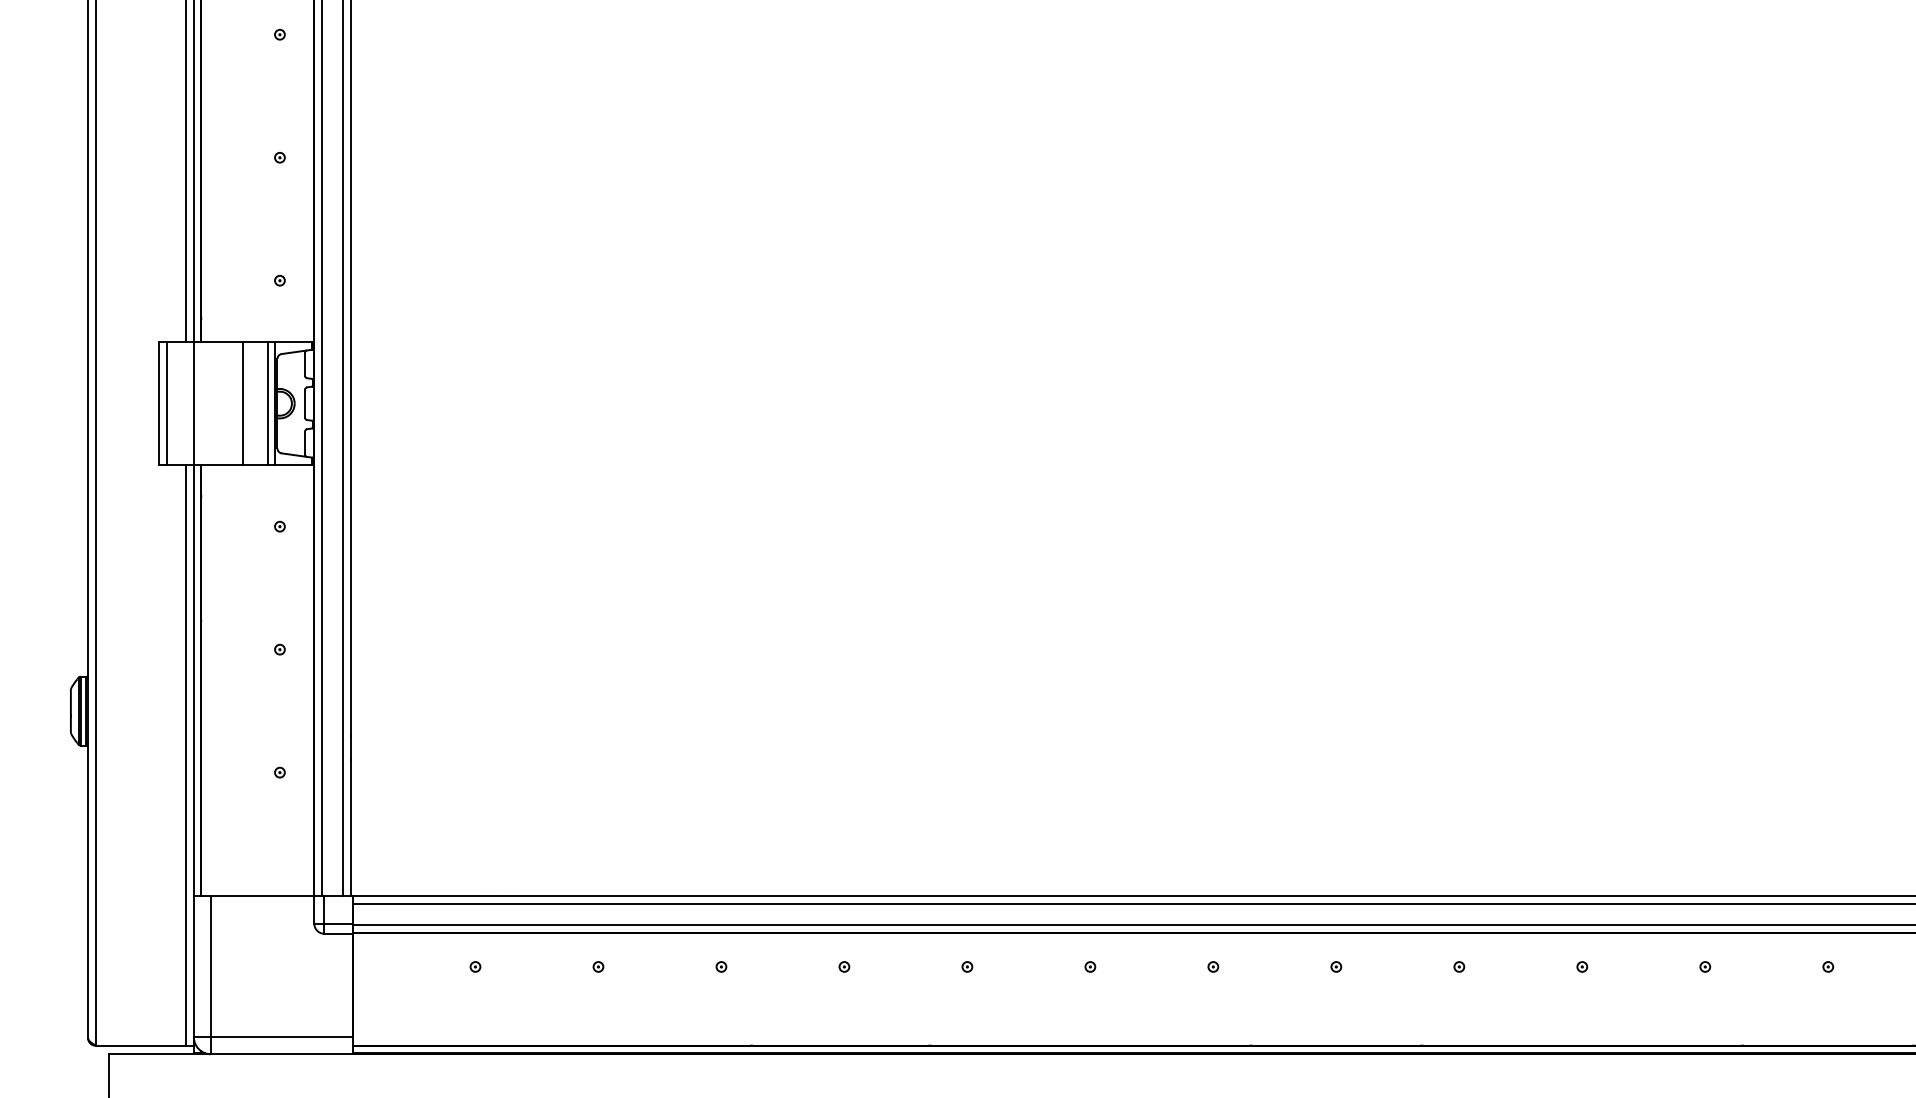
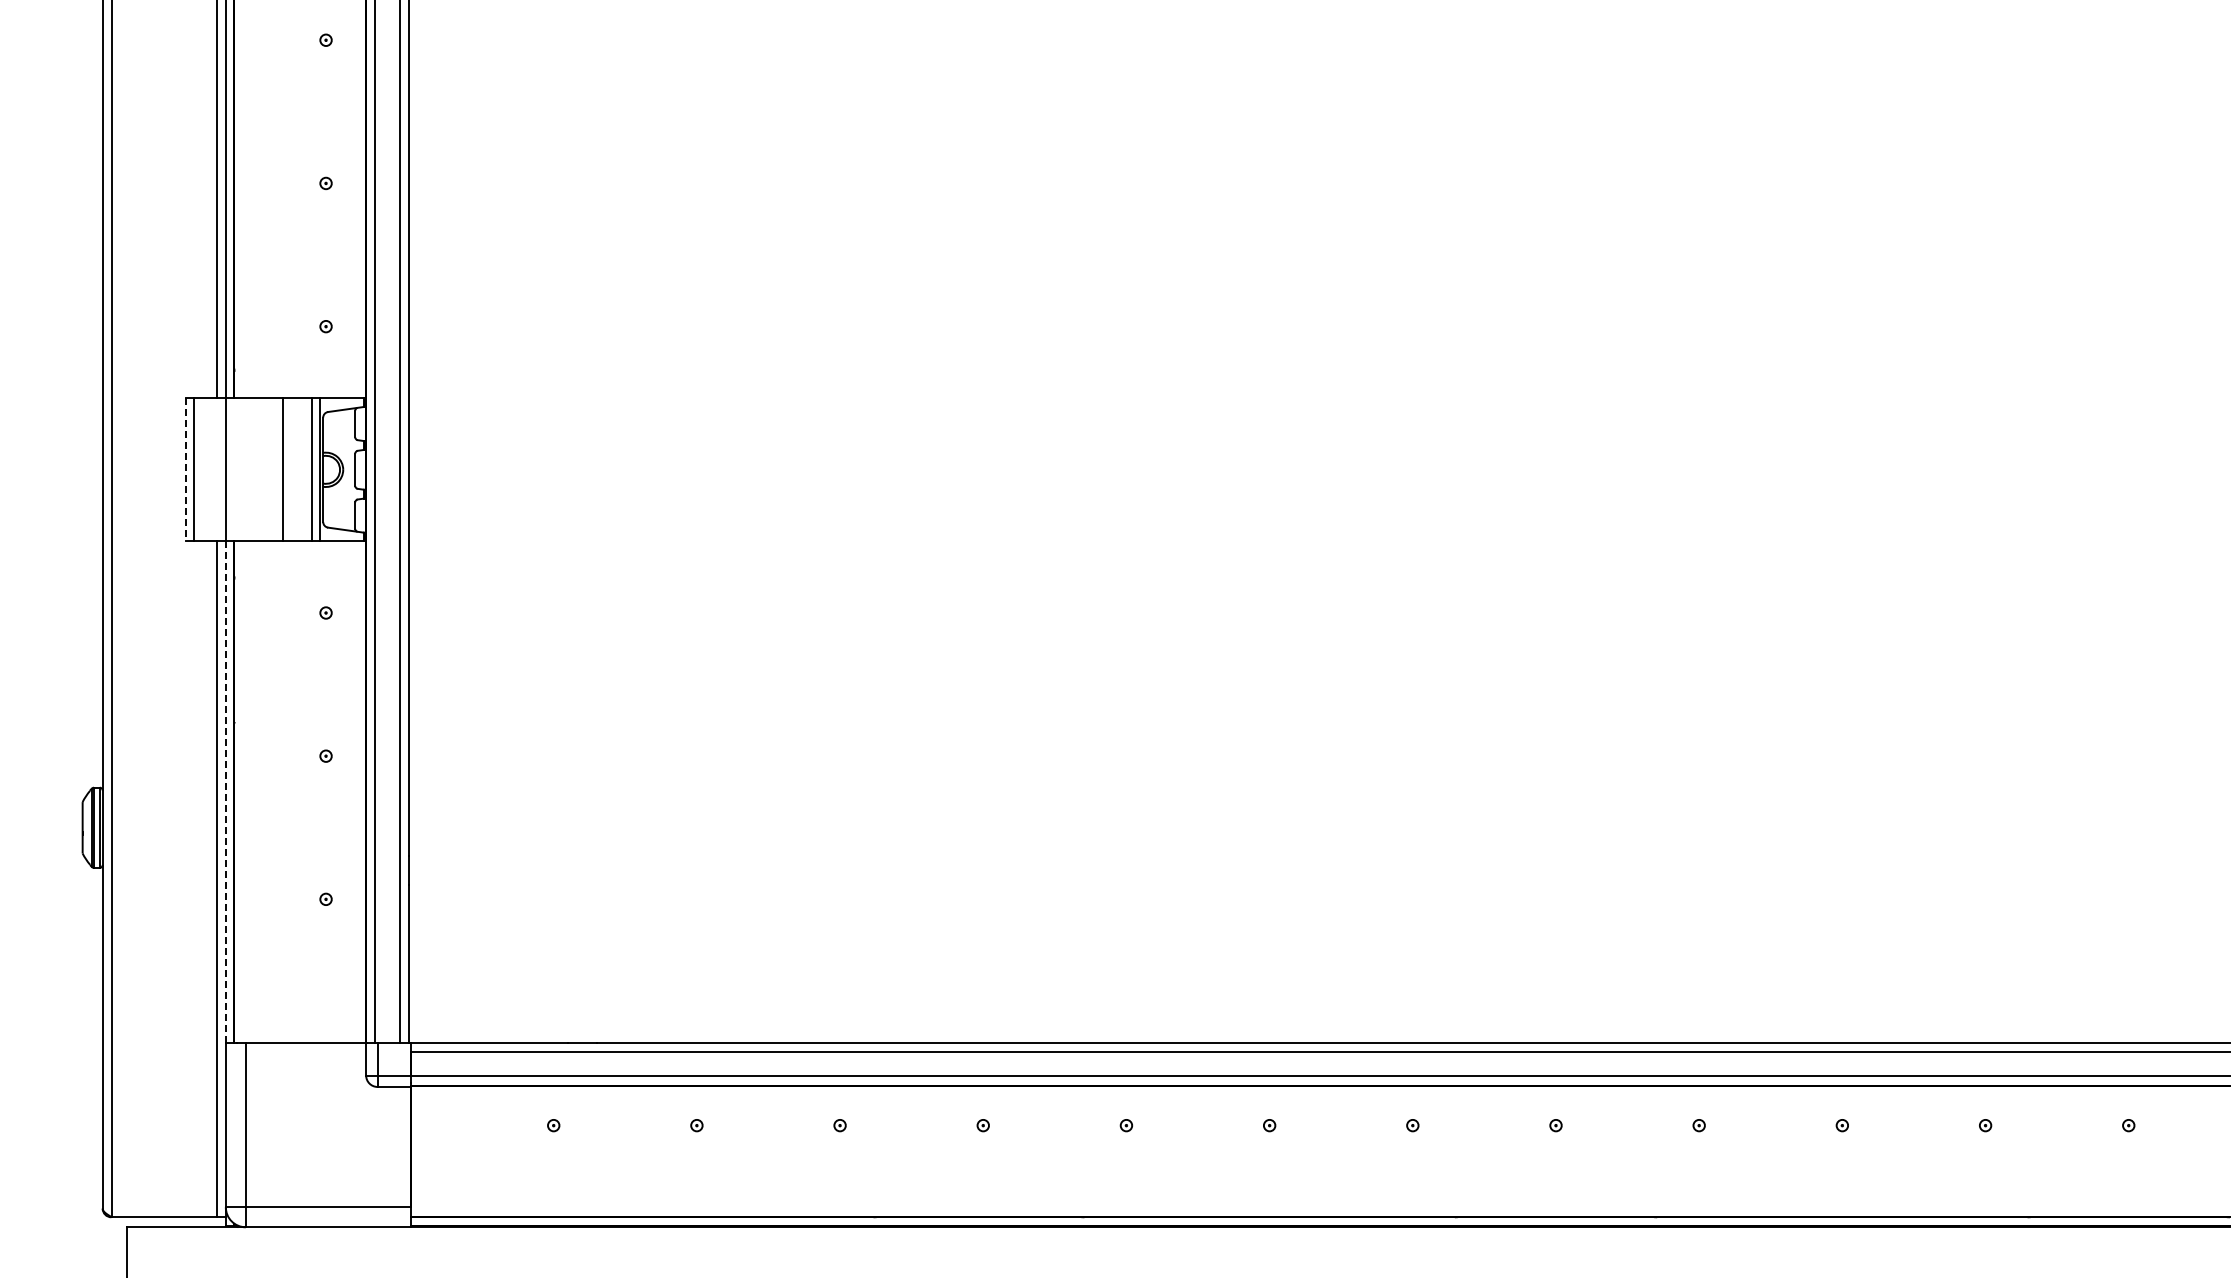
line: (159, 403) -> (185, 469), solid -> dashed
line: (193, 680) -> (225, 792), solid -> dashed

